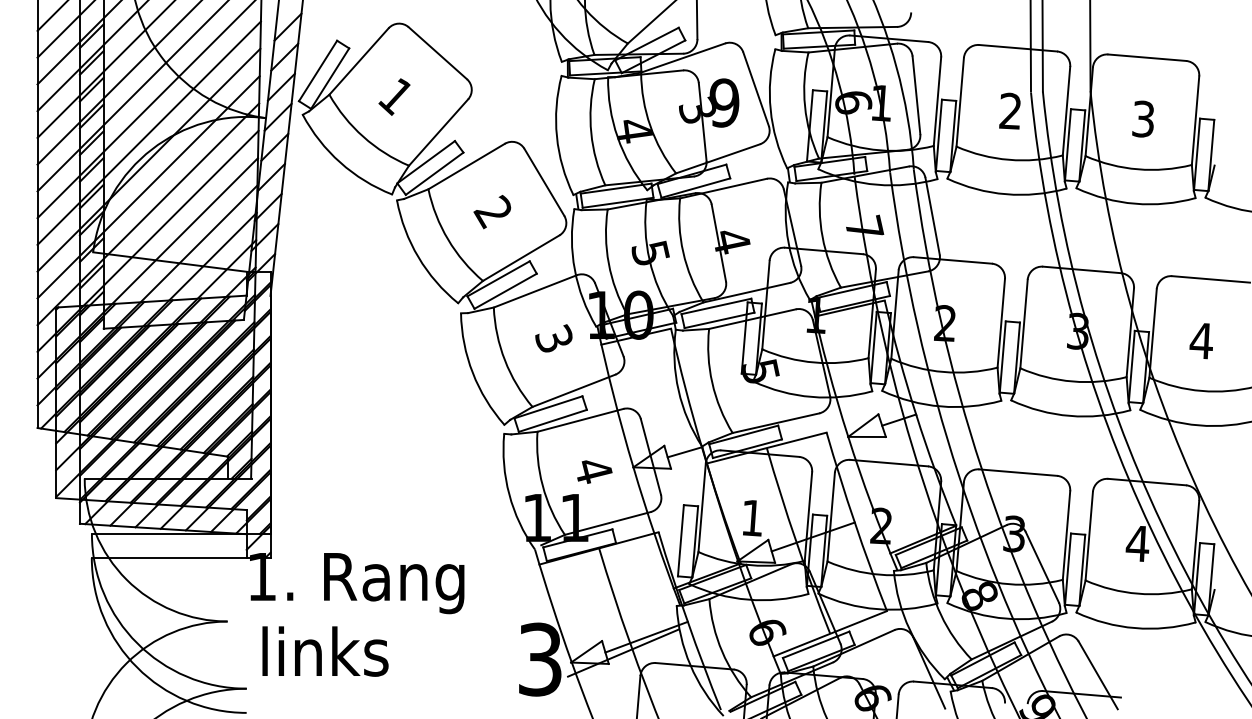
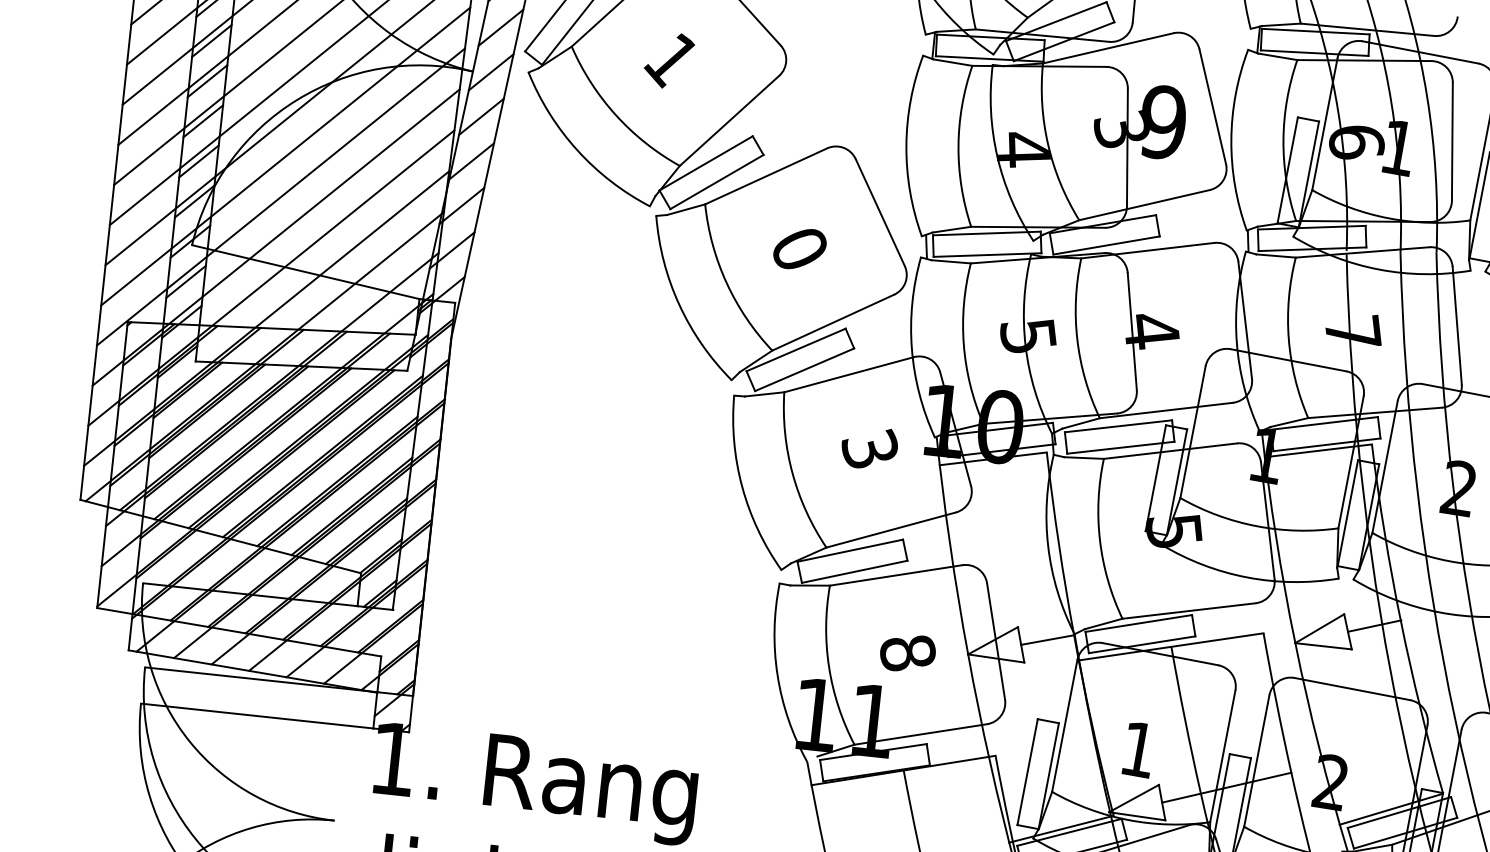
text: (492, 211) -> (797, 247), 2 -> 0
text: (593, 470) -> (907, 652), 4 -> 8

